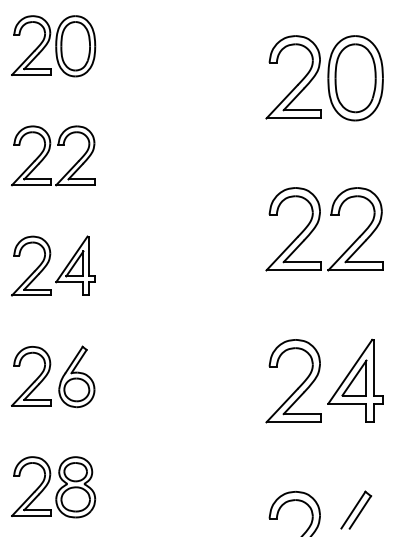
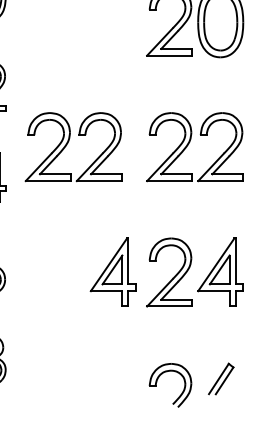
part: (170, 225) -> (67, 144), added
part: (225, 380) -> (113, 271), added

